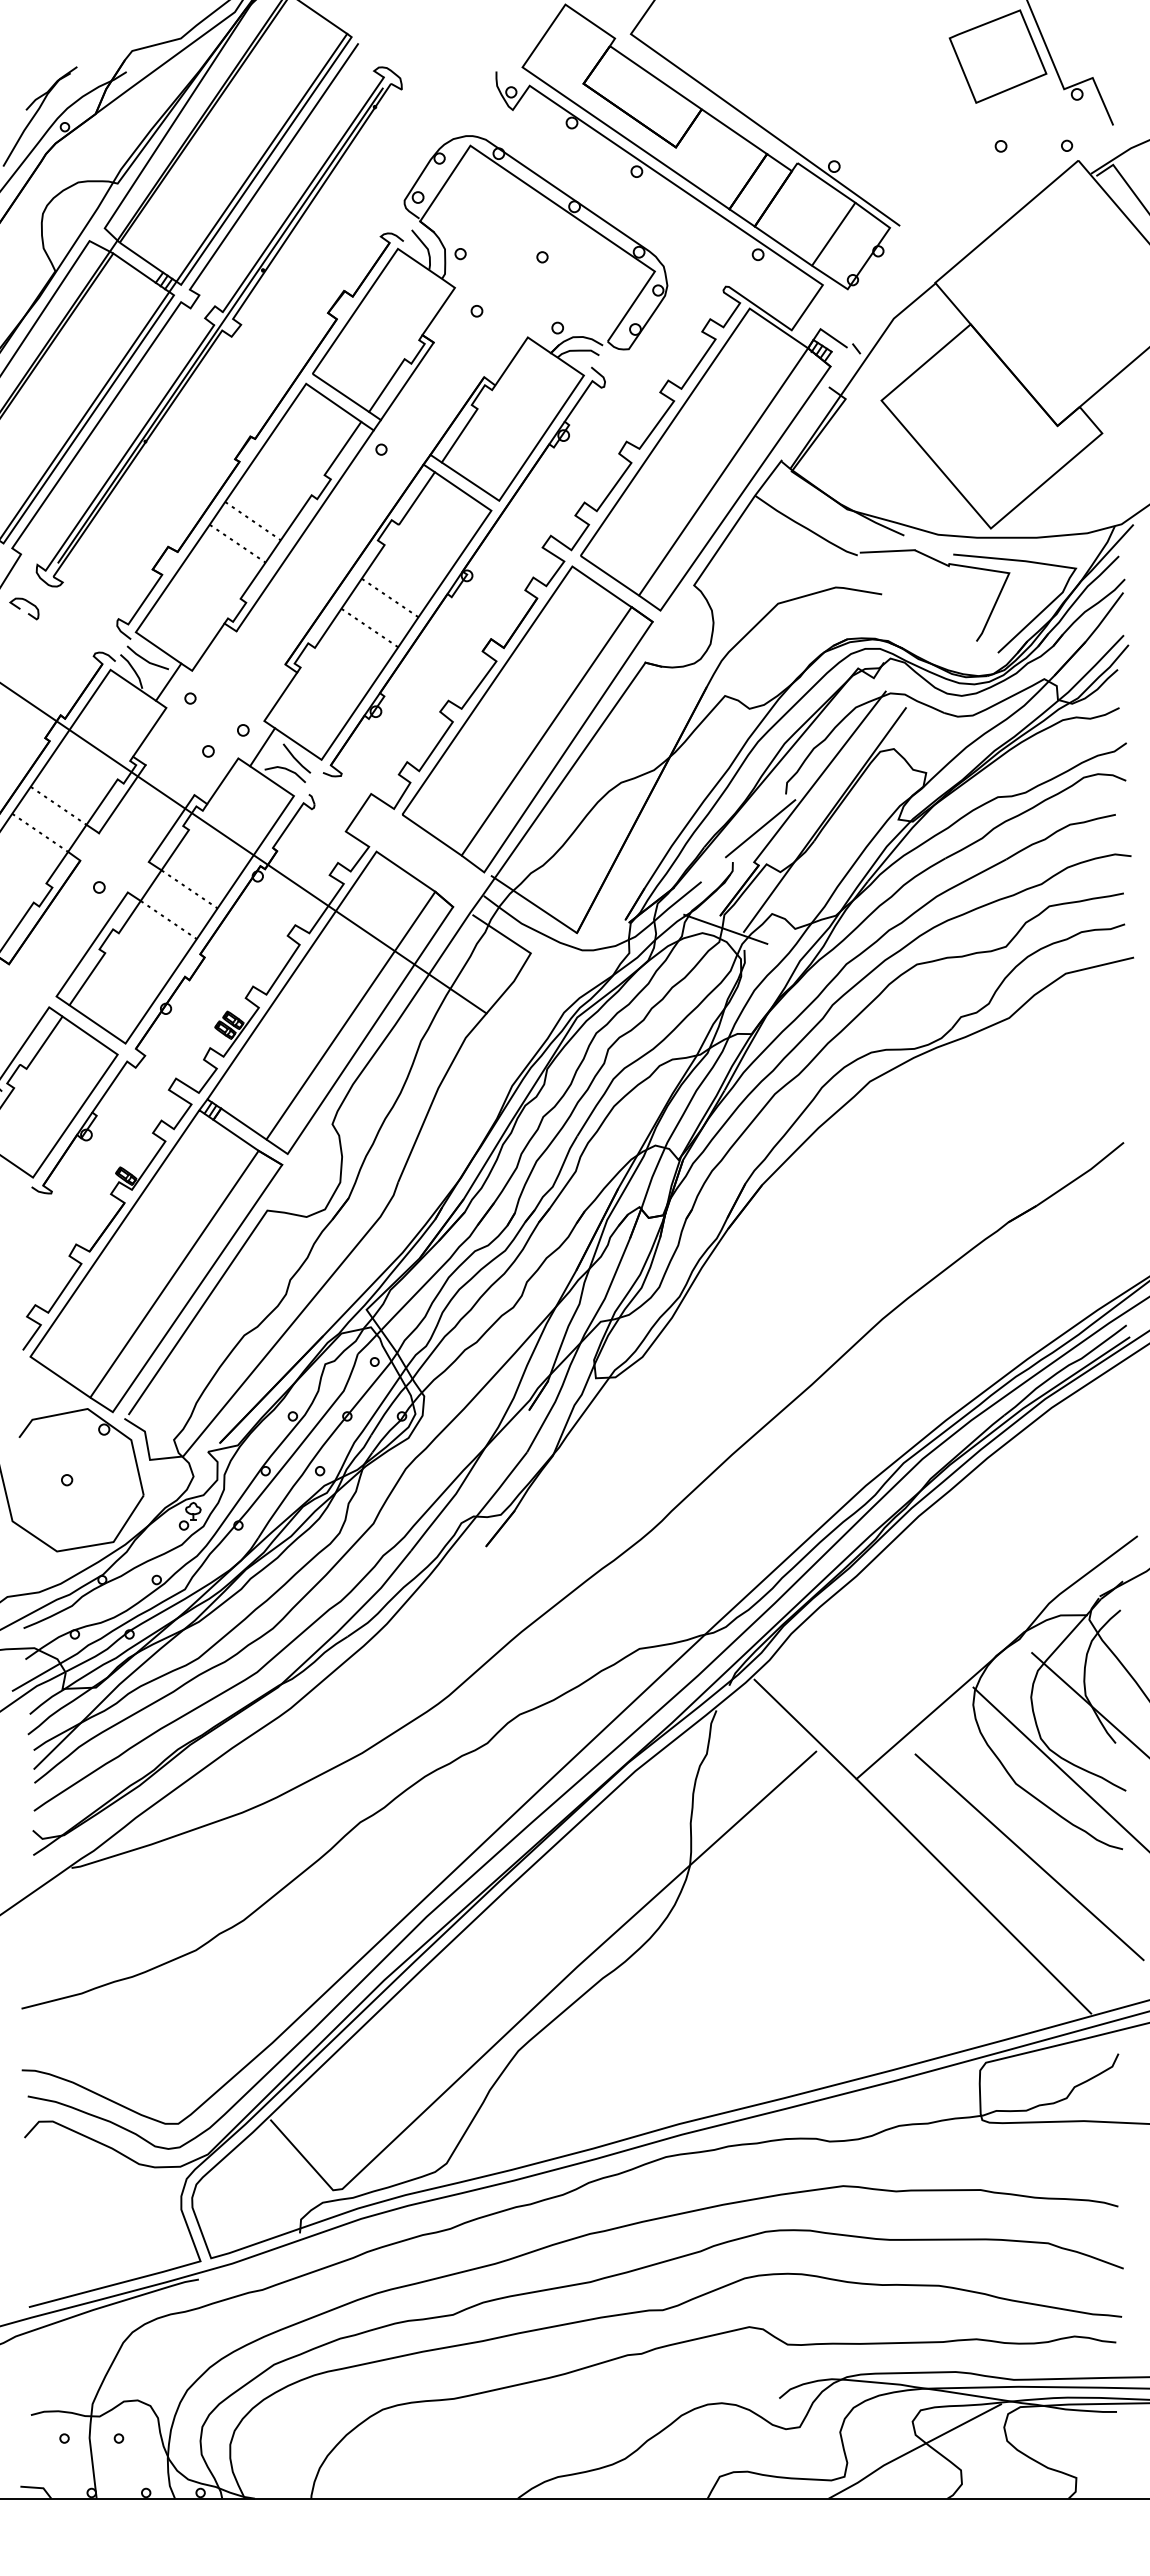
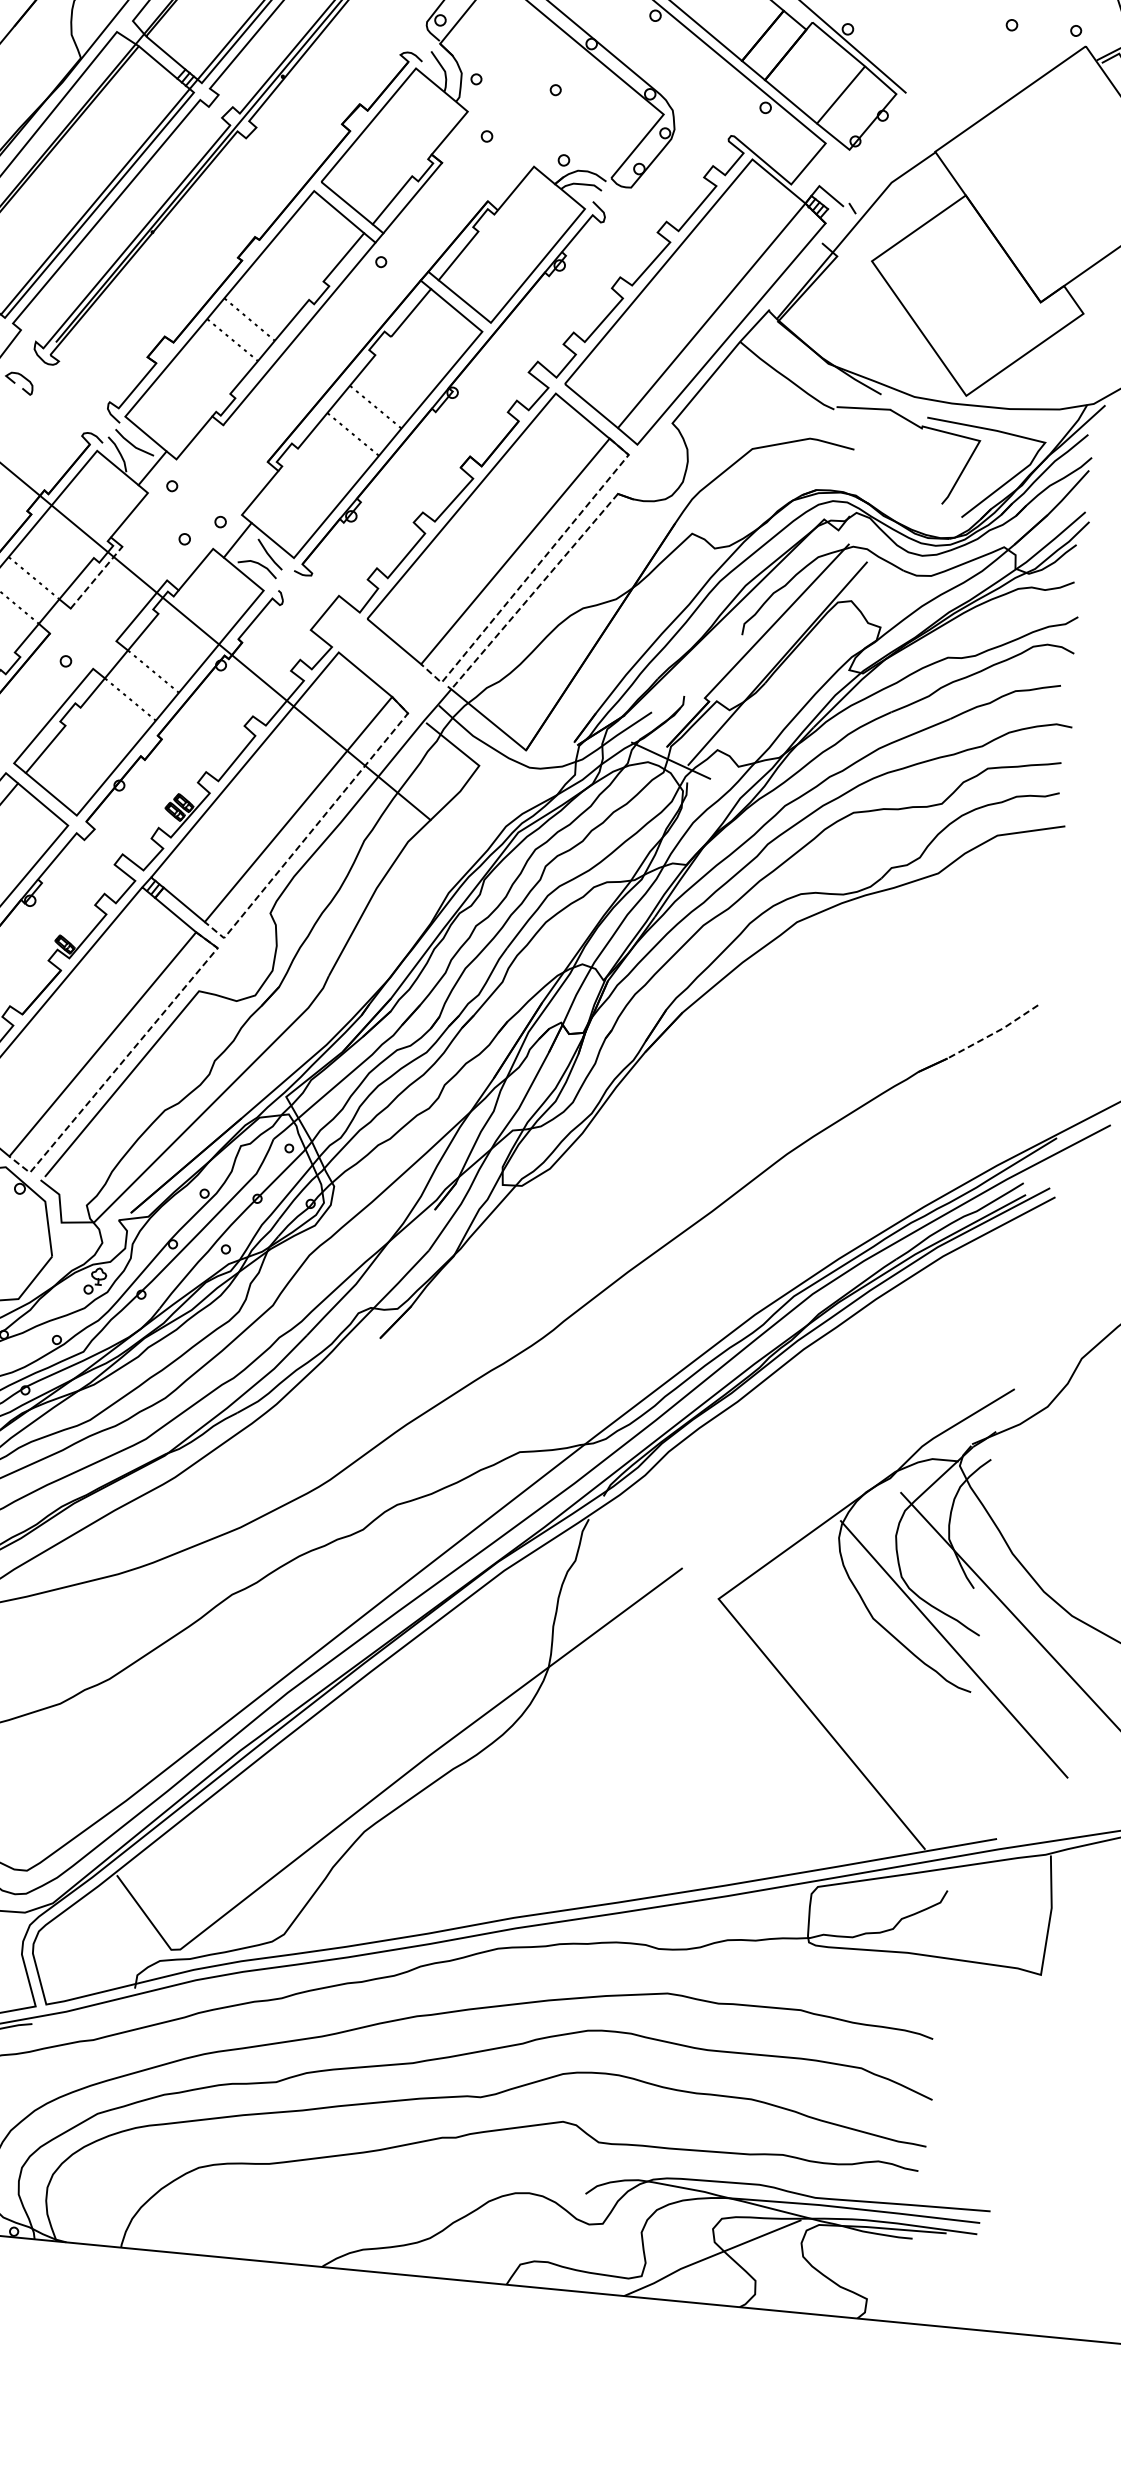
line: (567, 748) -> (534, 570), solid -> dashed
line: (569, 770) -> (533, 591), solid -> dashed
line: (122, 798) -> (96, 577), solid -> dashed
line: (760, 828) -> (714, 665), removed
line: (369, 1031) -> (315, 826), solid -> dashed
line: (1081, 1175) -> (993, 1033), solid -> dashed
line: (197, 1288) -> (123, 1060), solid -> dashed
line: (805, 1729) -> (673, 1546), removed
line: (1029, 1857) -> (879, 1691), removed

